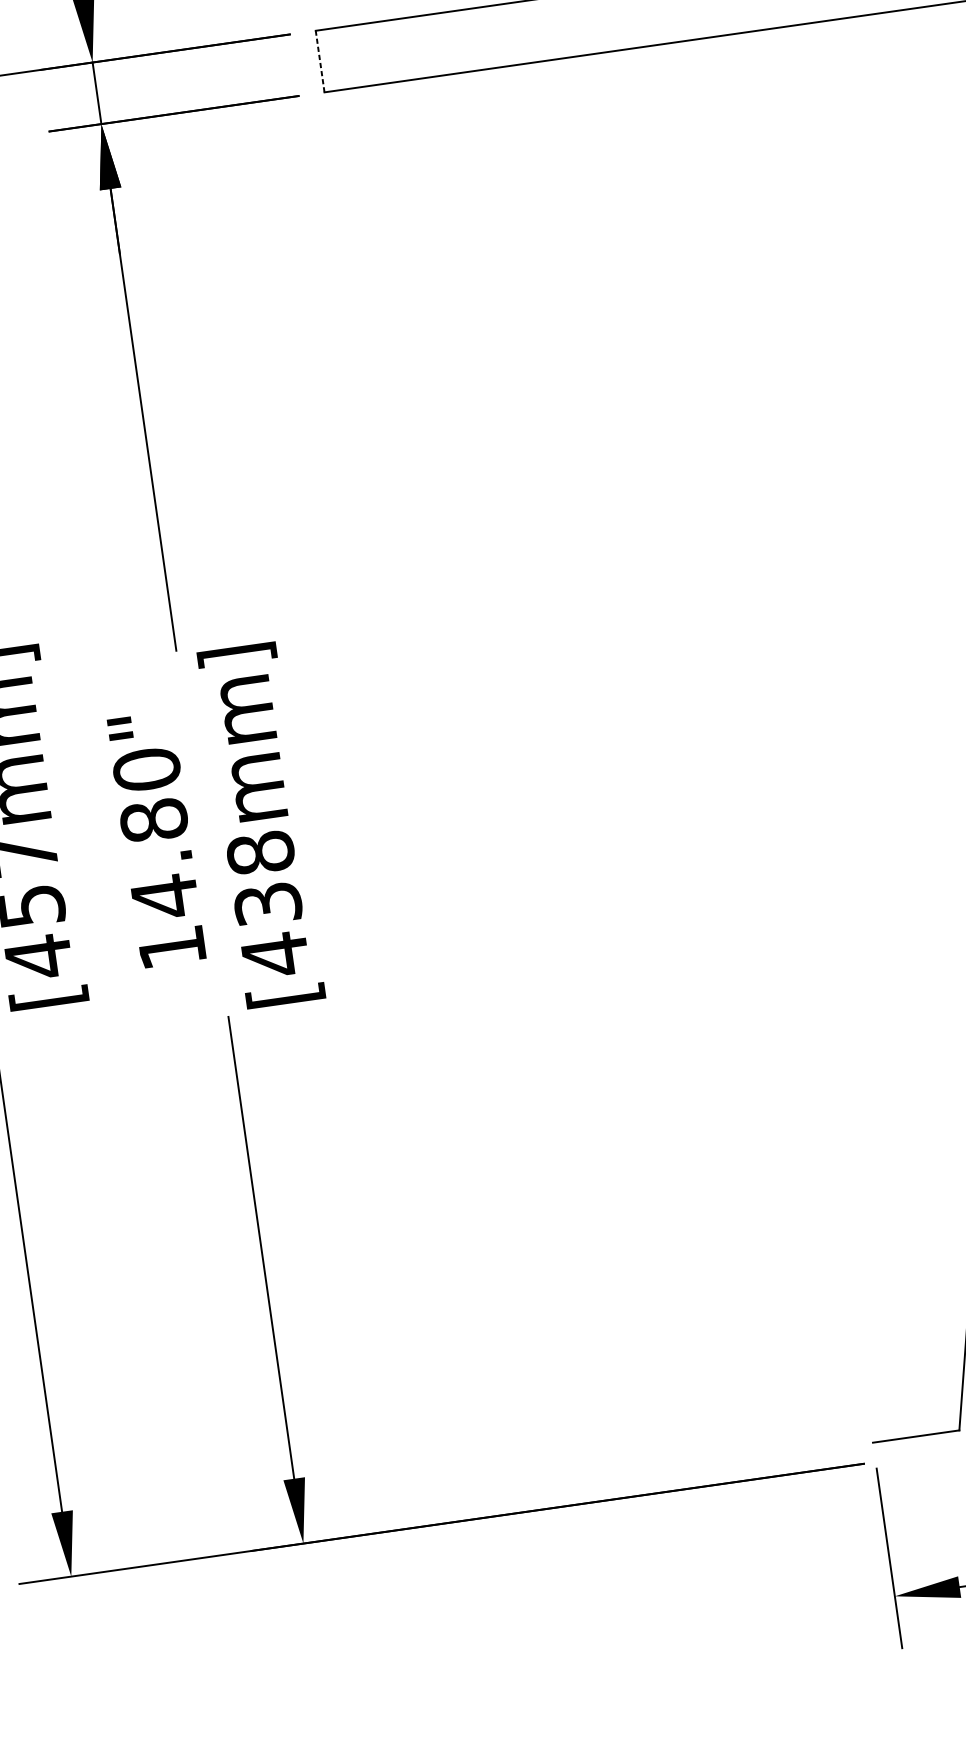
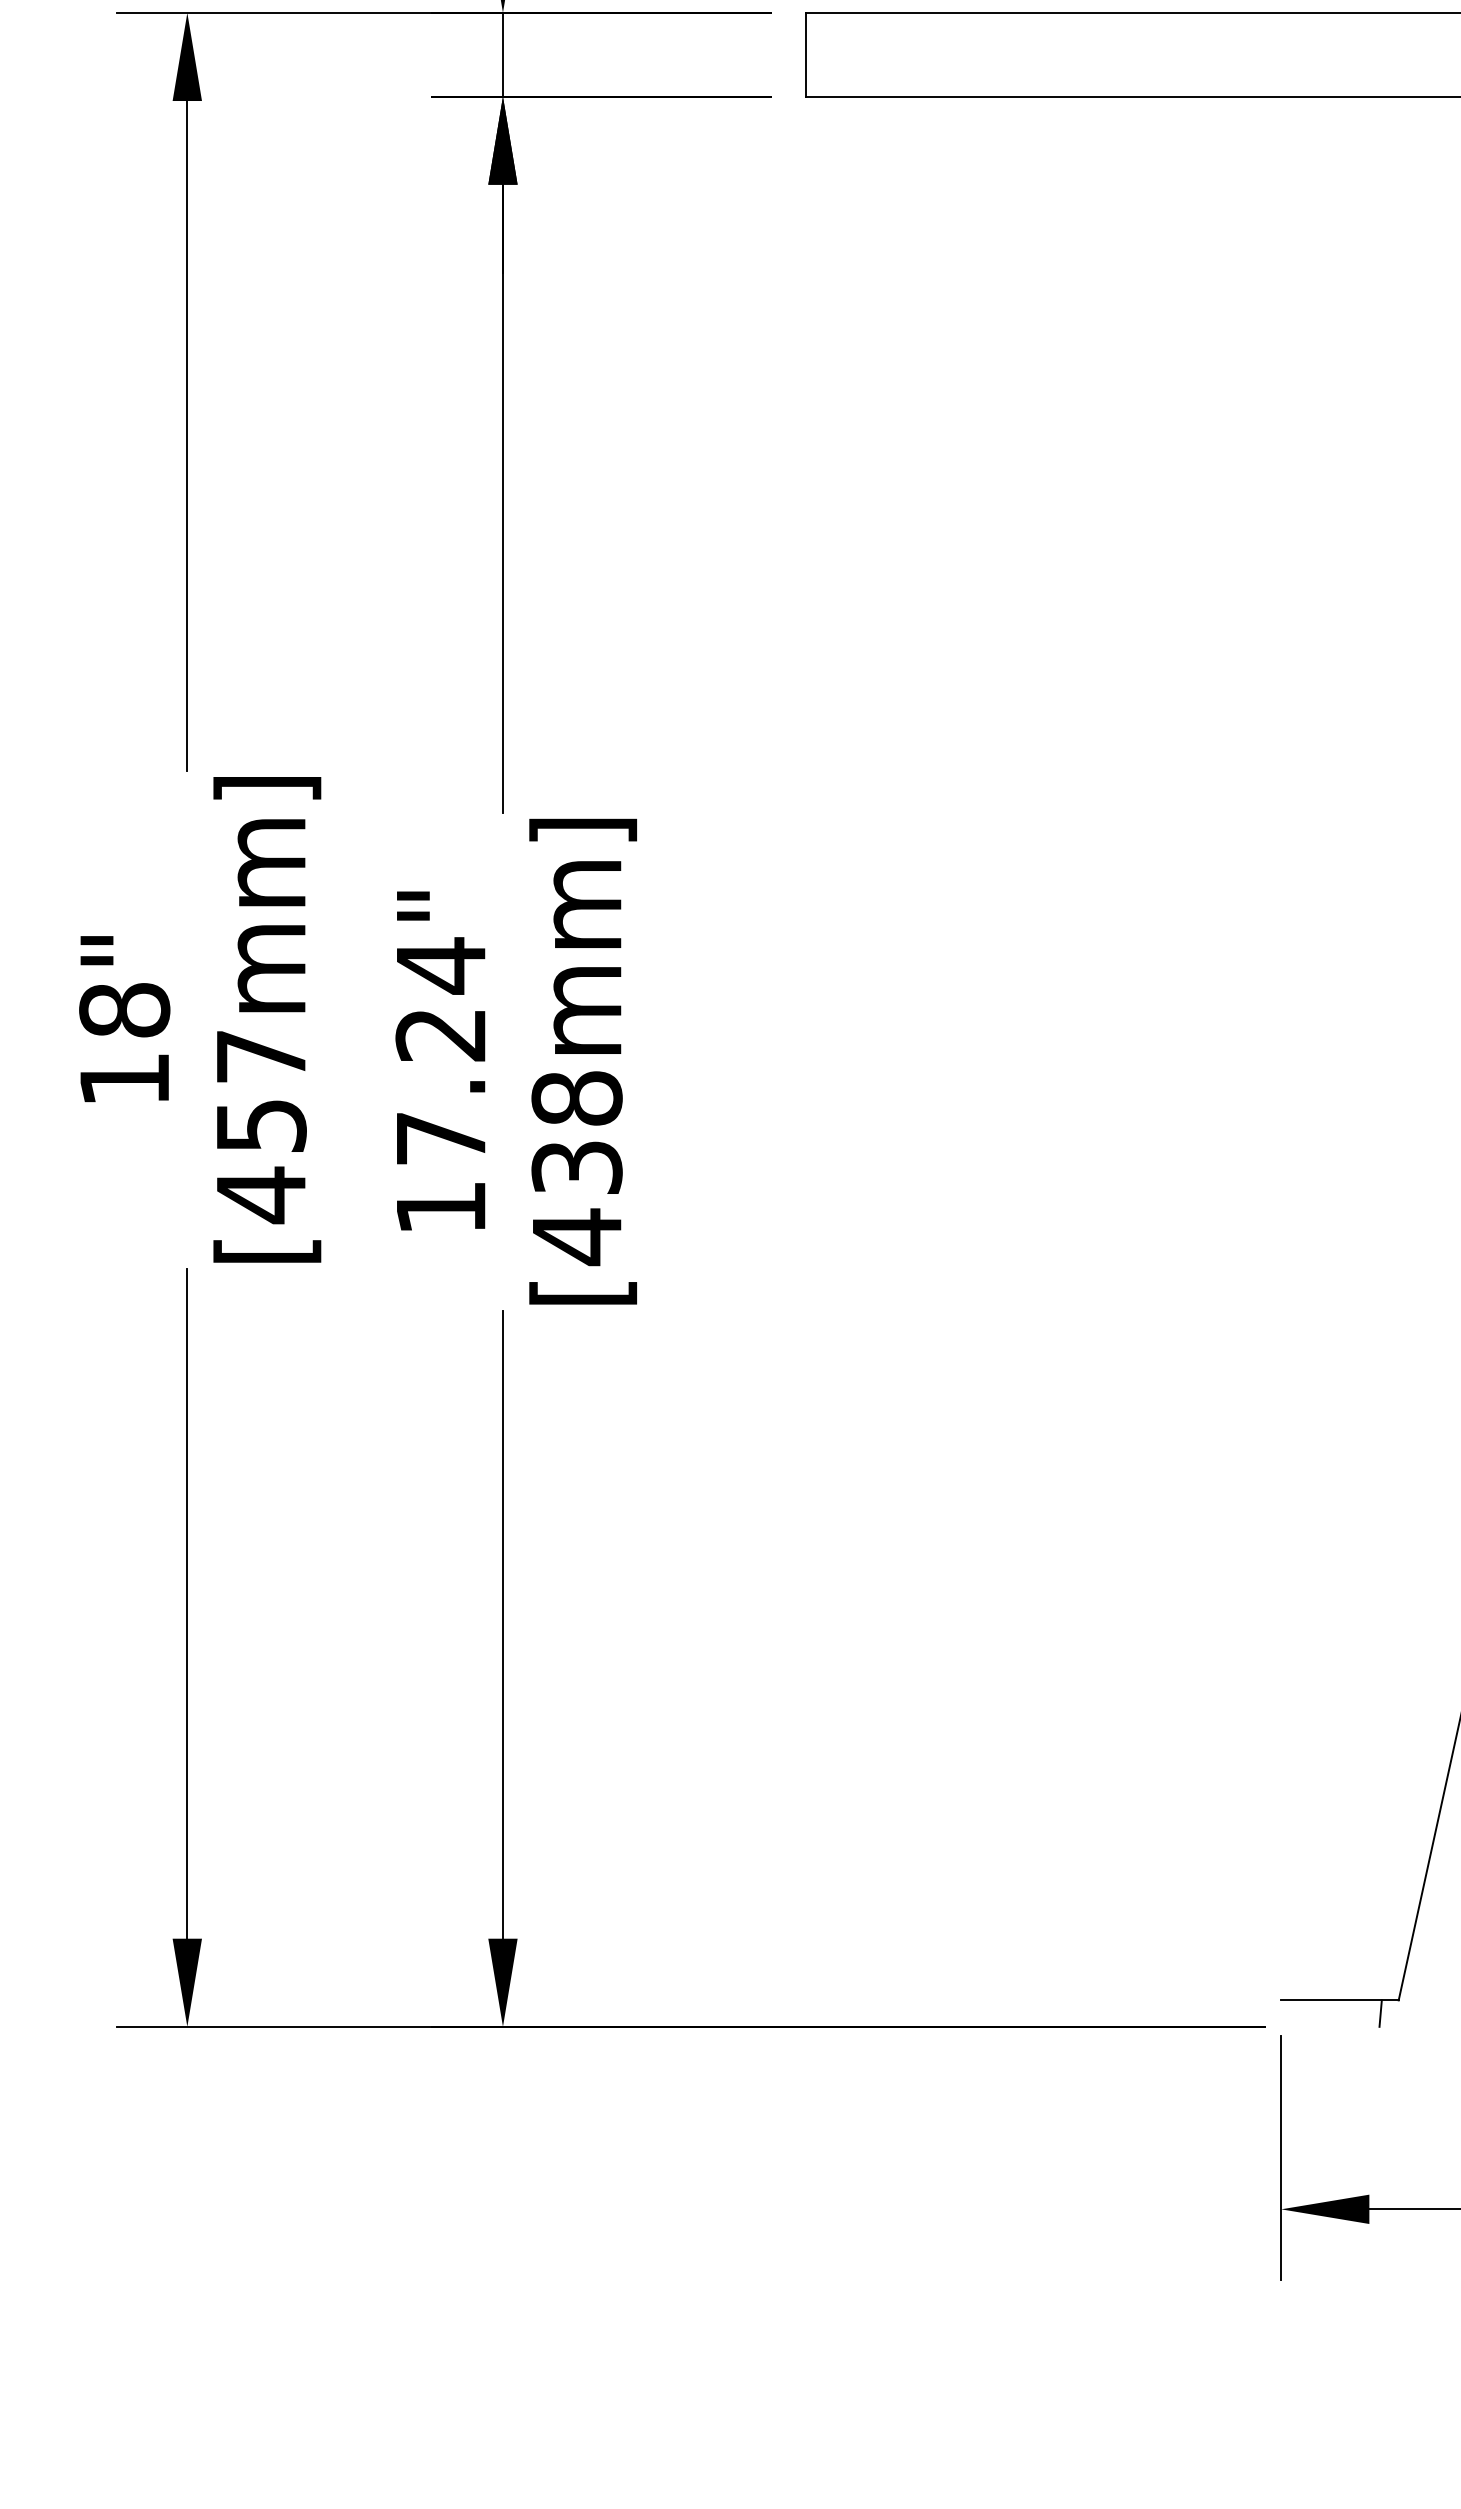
line: (320, 61) -> (806, 54), dashed -> solid
text: (155, 833) -> (440, 1052), 14.80" -> 17.24"
line: (947, 1441) -> (1380, 2013), added

